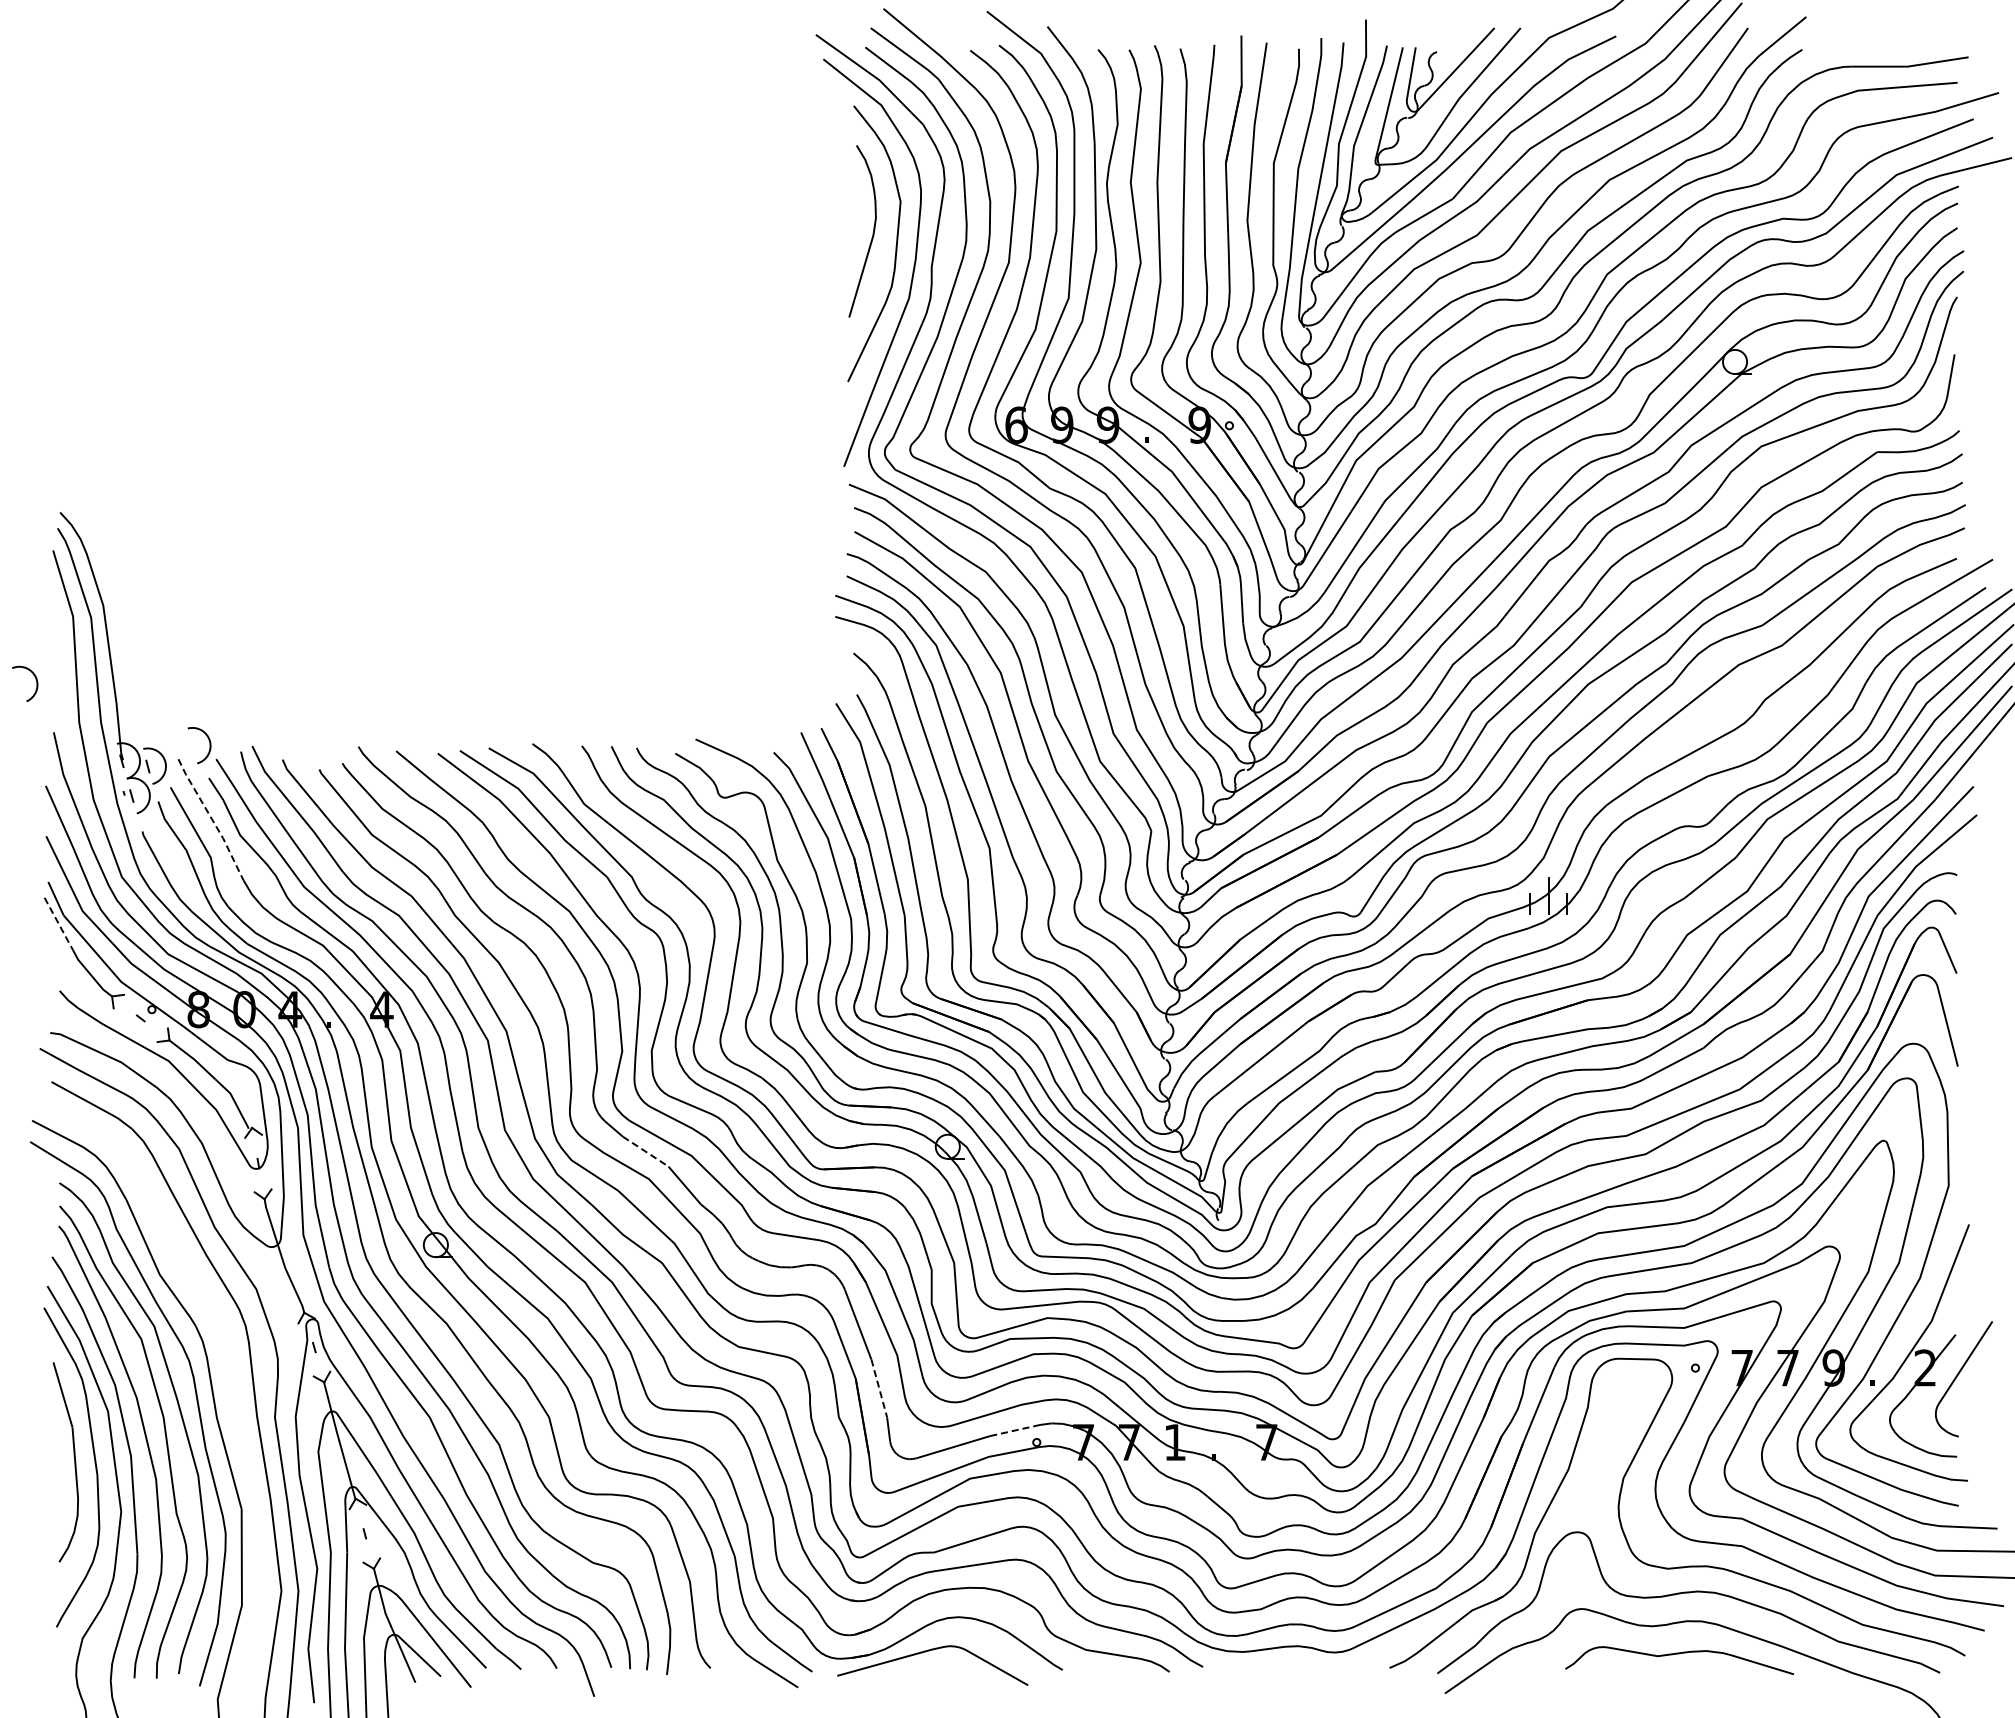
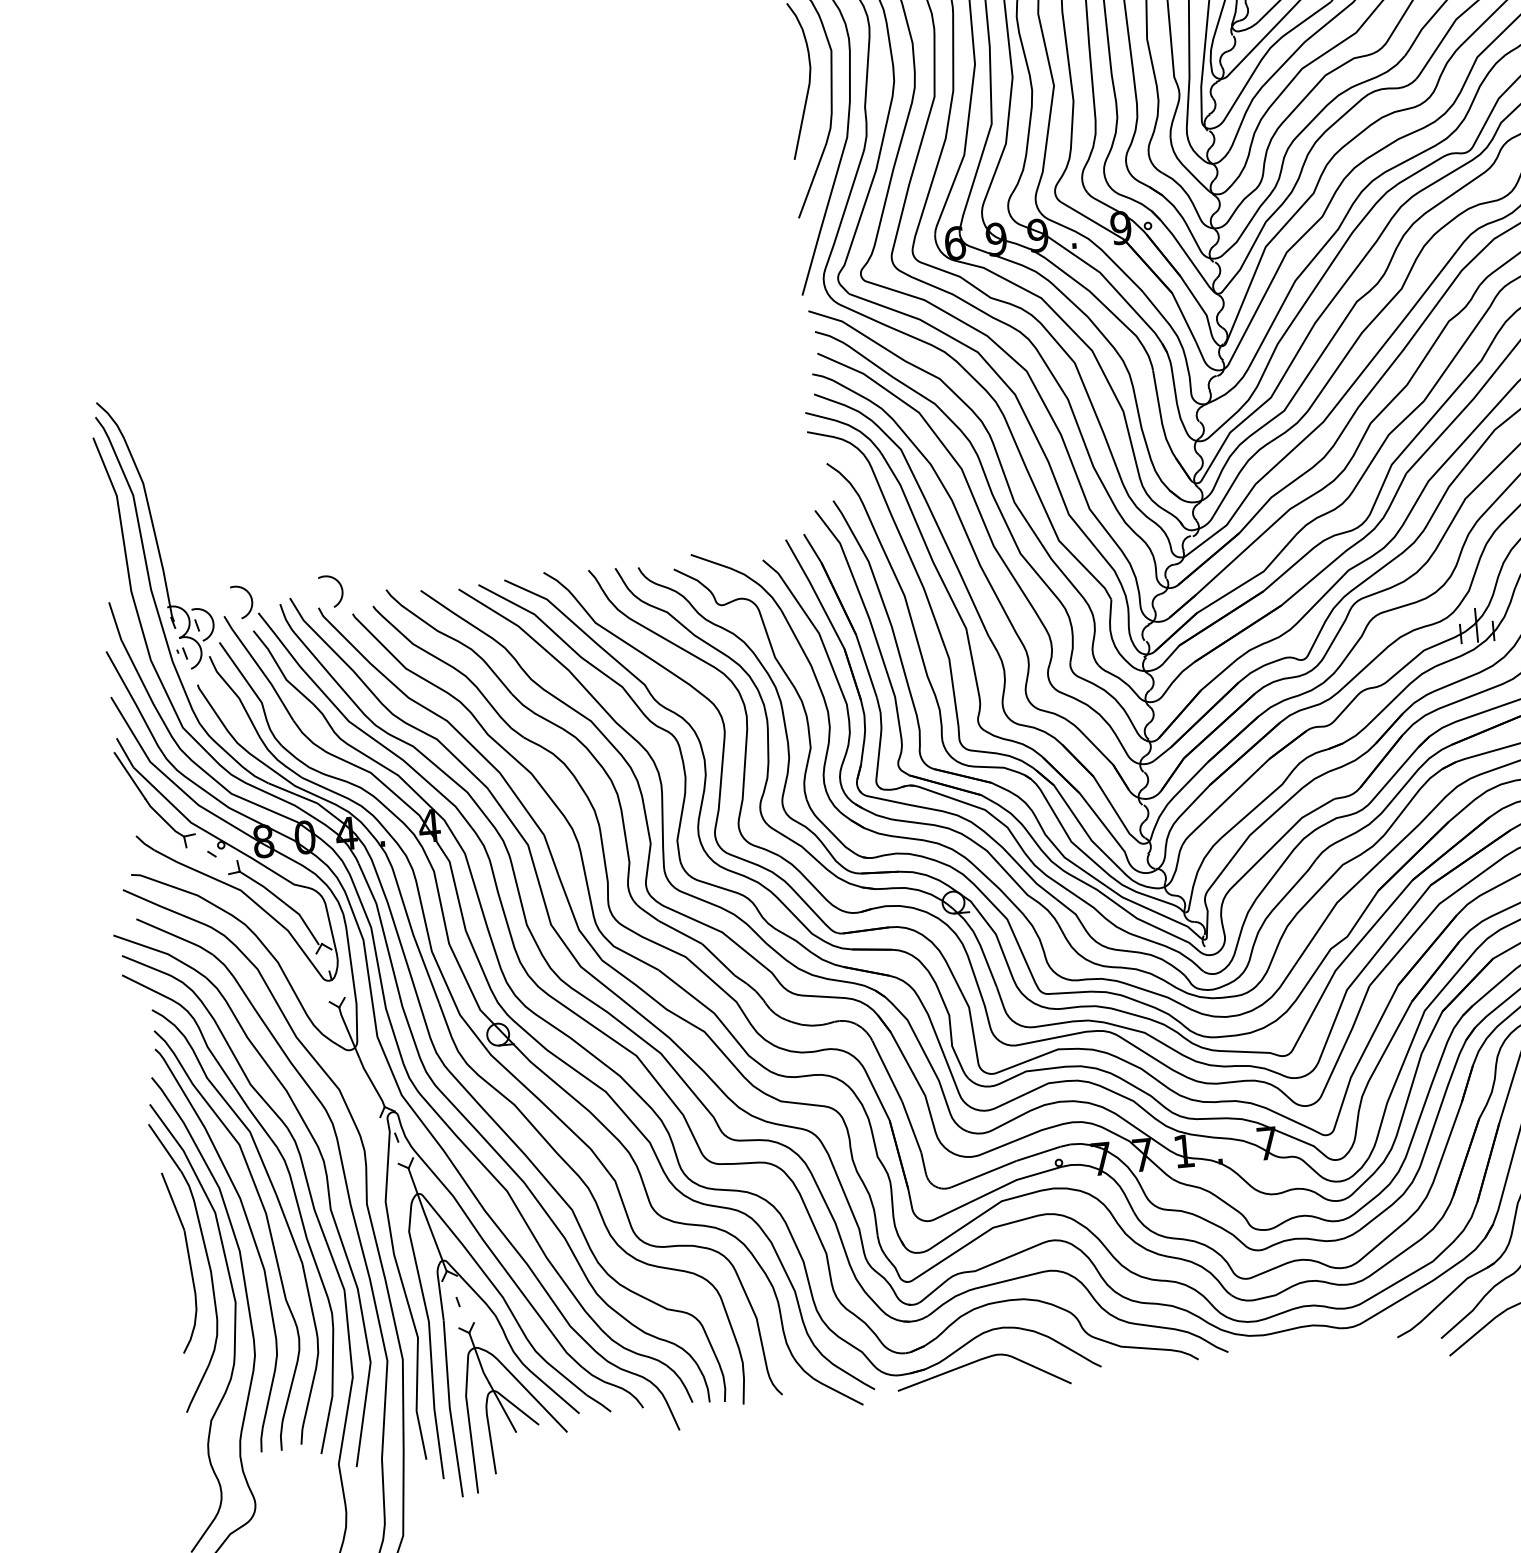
arc: (35, 679) -> (340, 586), moved
line: (212, 819) -> (260, 667), dashed -> solid
line: (59, 924) -> (130, 775), dashed -> solid
line: (646, 1151) -> (681, 932), dashed -> solid
line: (879, 1388) -> (911, 1127), dashed -> solid
part: (233, 1400) -> (327, 1192), added
line: (1015, 1430) -> (1038, 1153), dashed -> solid

